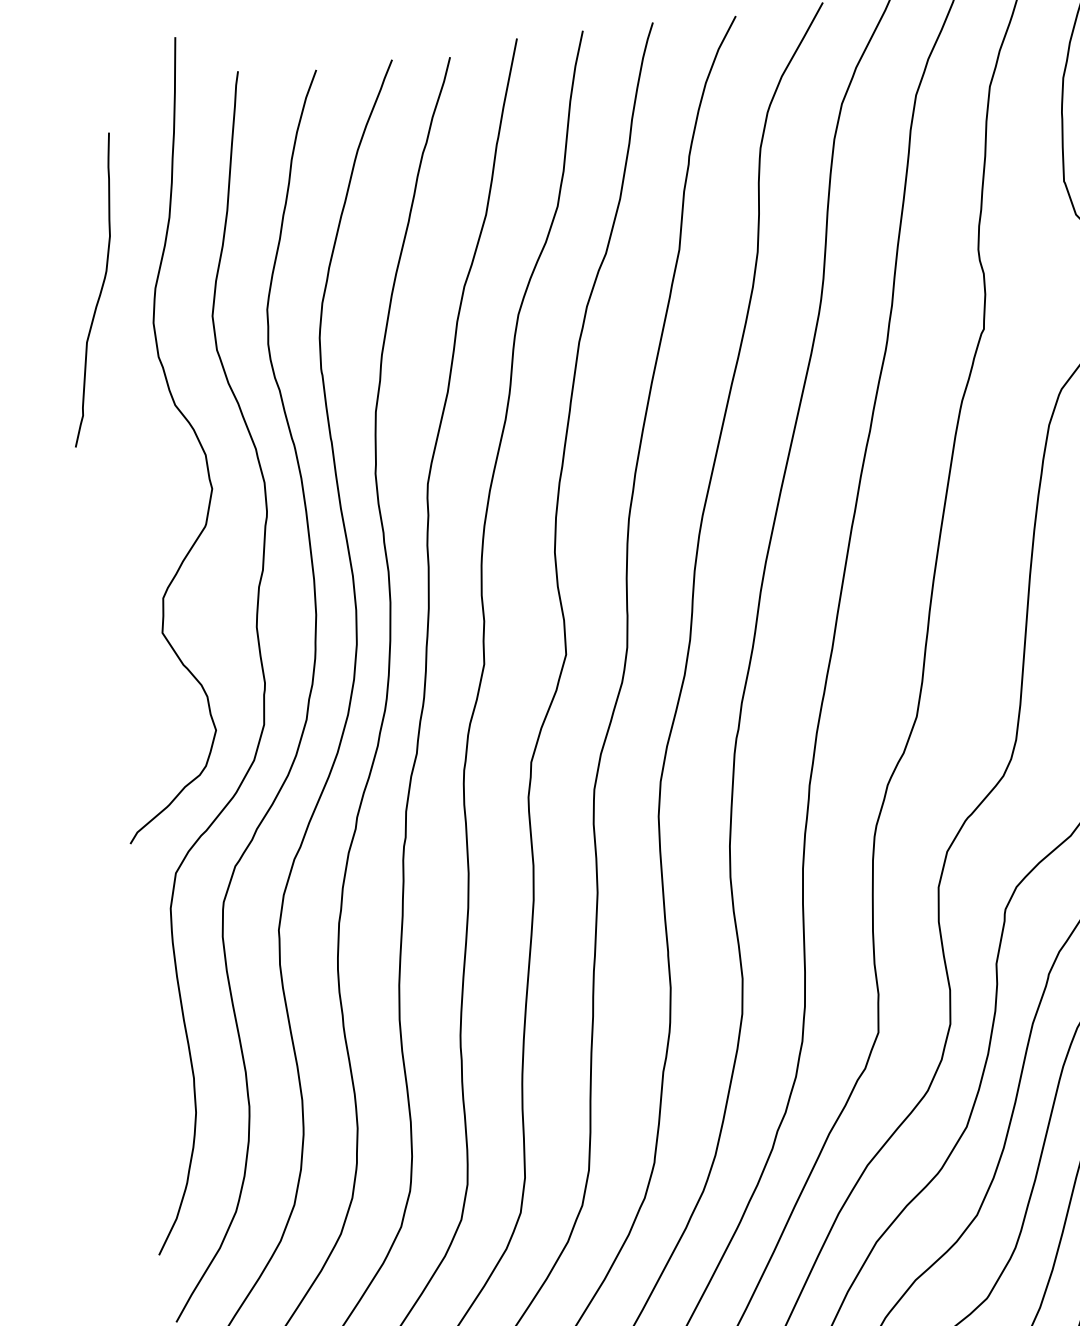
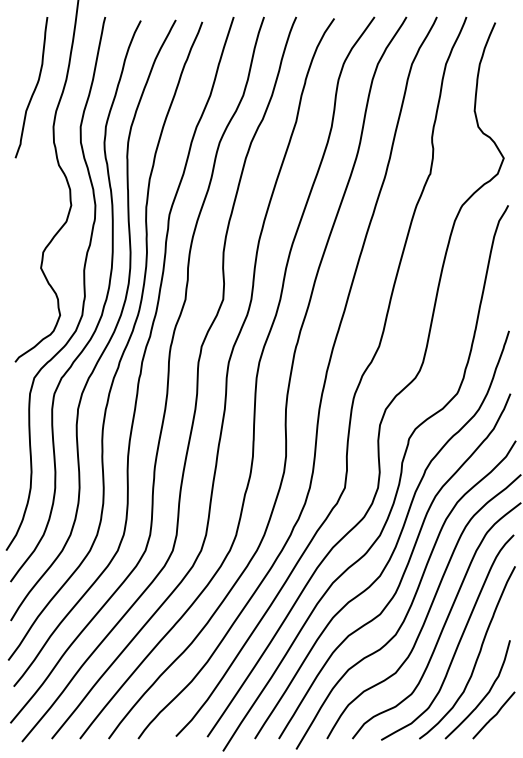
curve: (98, 289) -> (34, 87), moved

